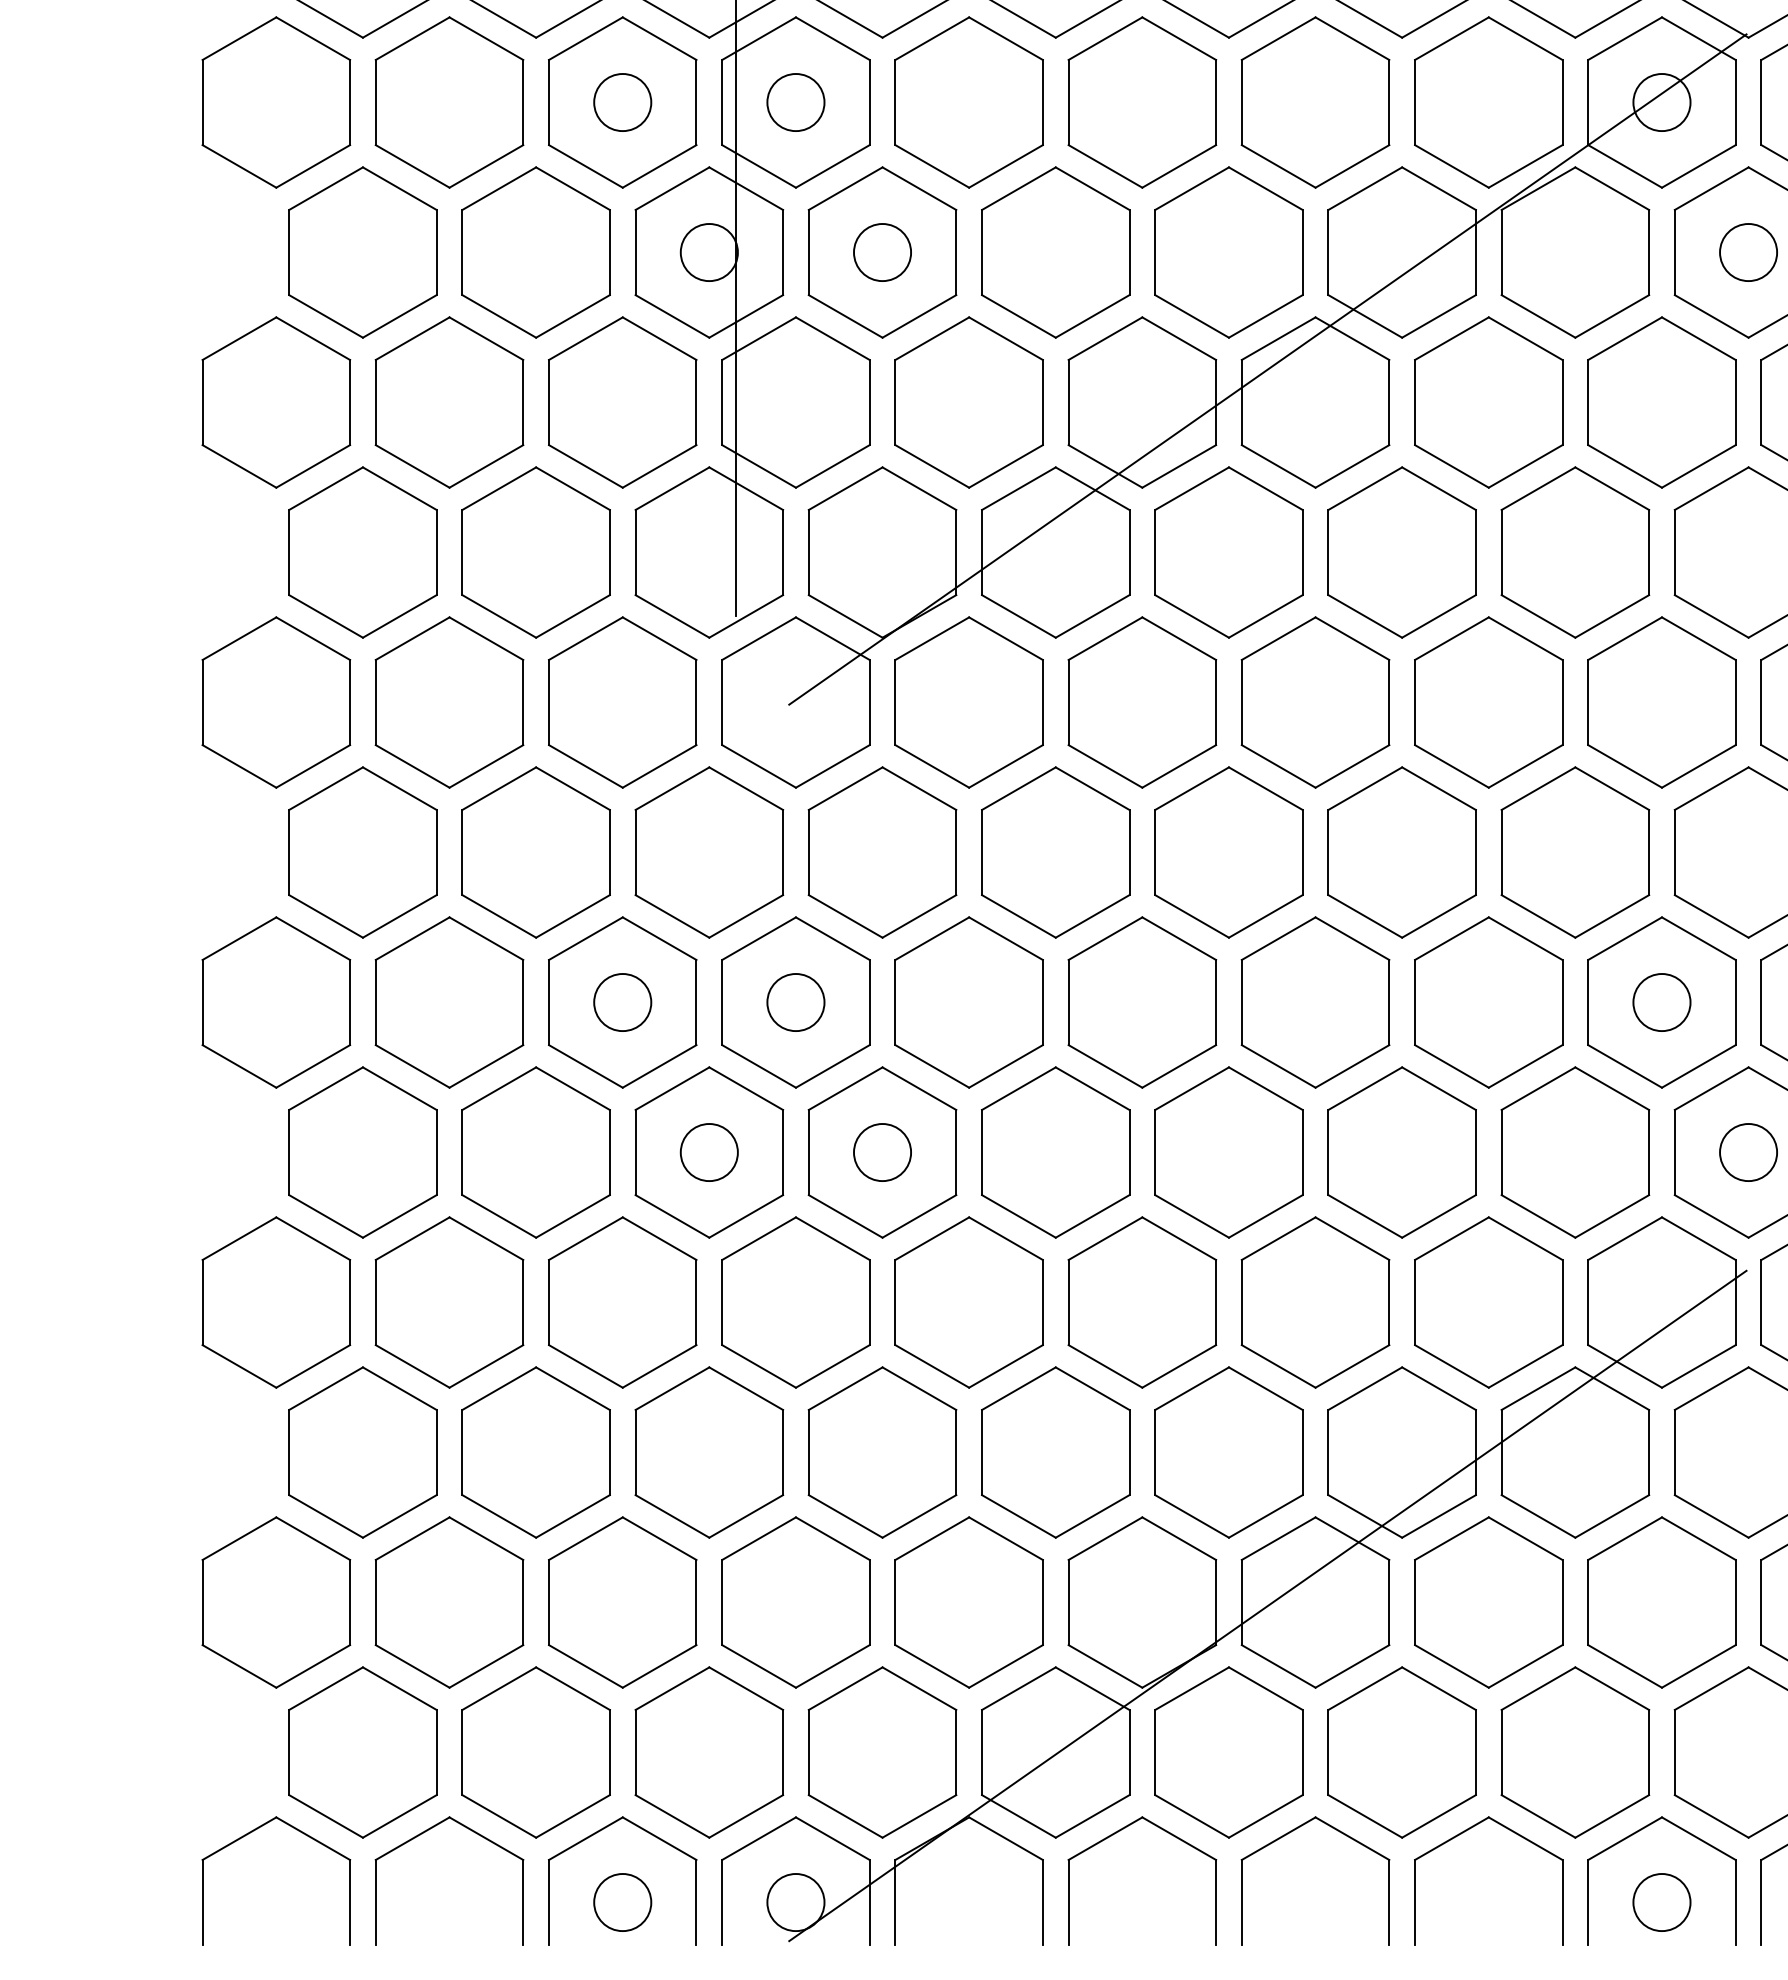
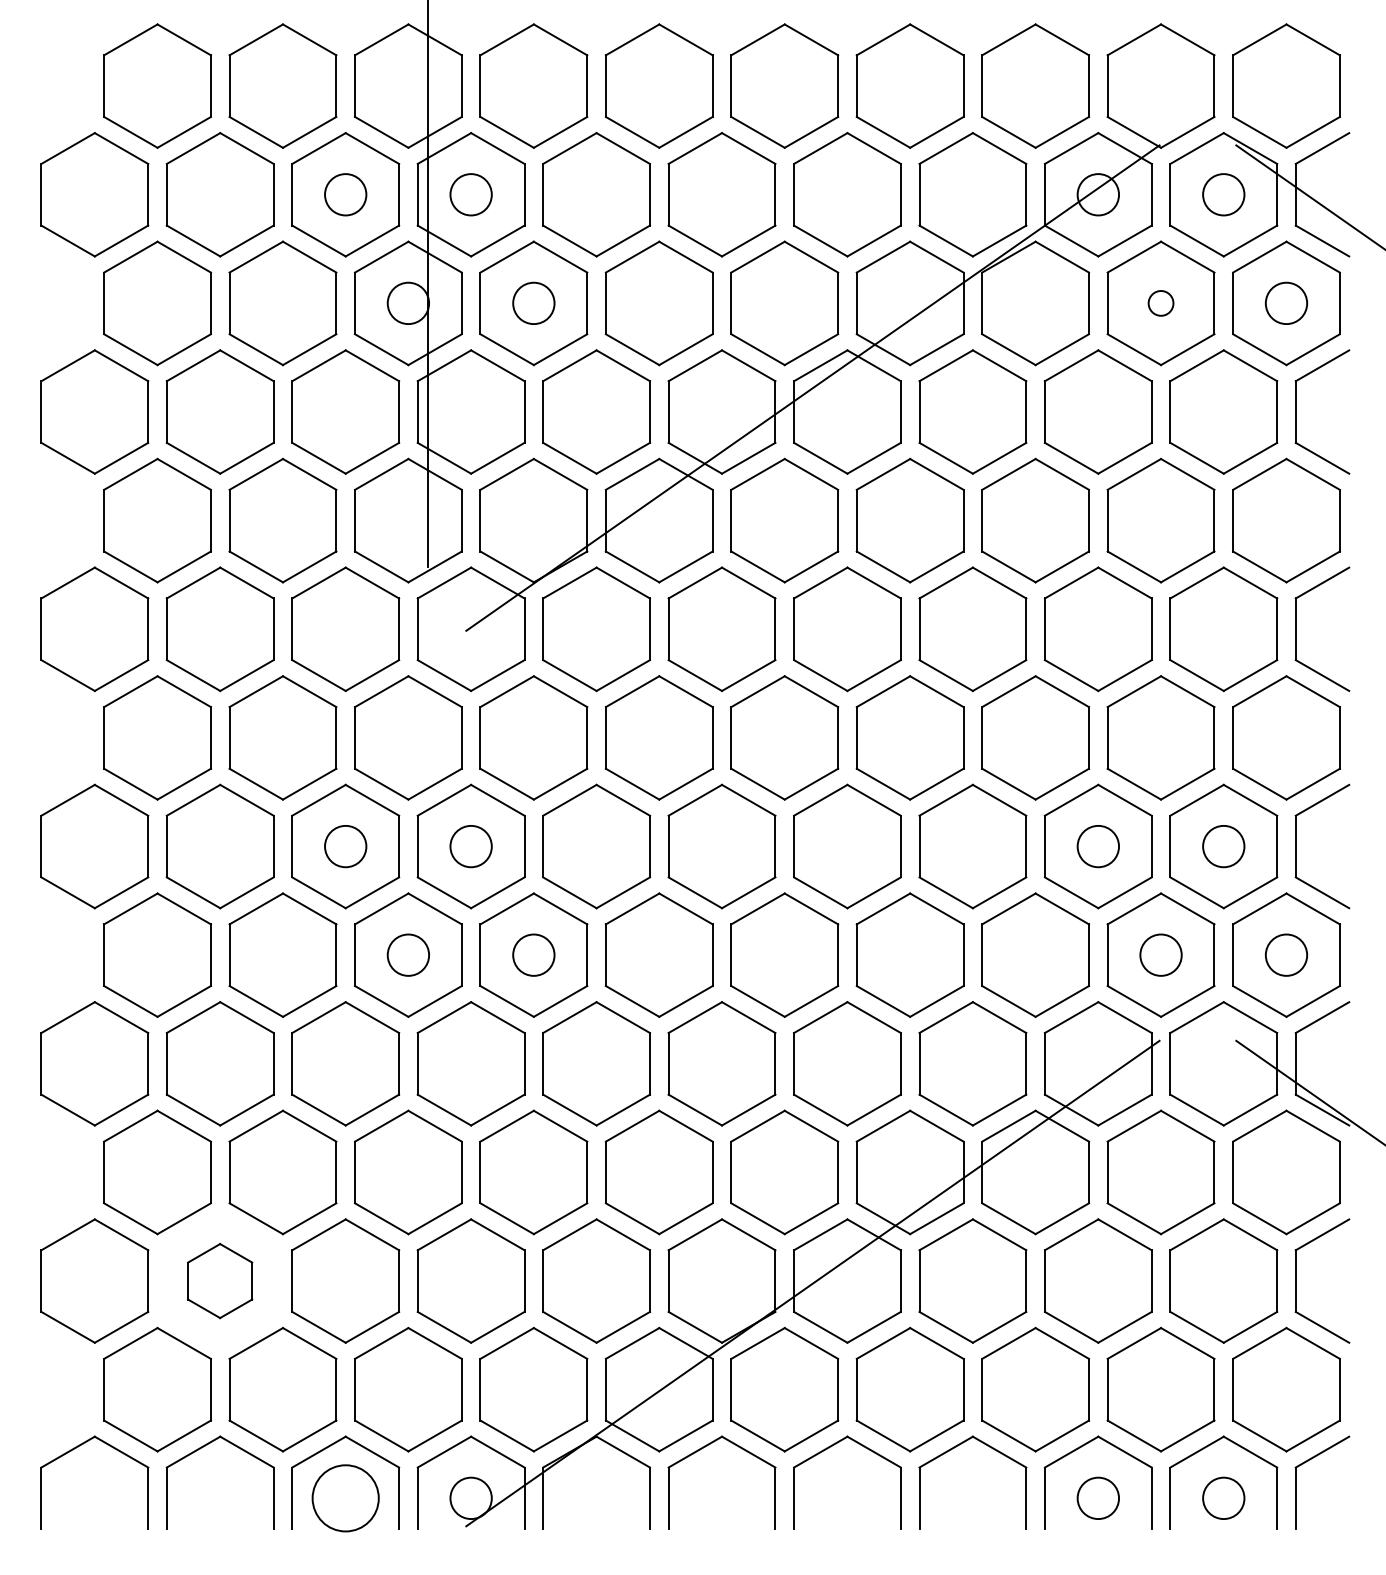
circle: (1747, 252) -> (1160, 303), size x0.6
part: (448, 1601) -> (219, 1280), size x0.6
circle: (622, 1902) -> (345, 1498), size x1.6

